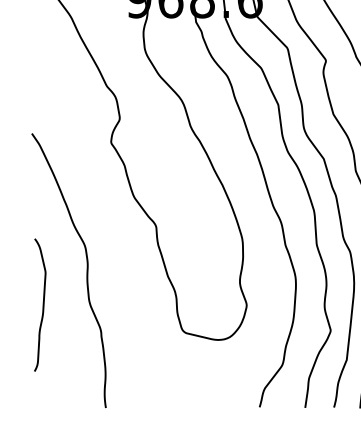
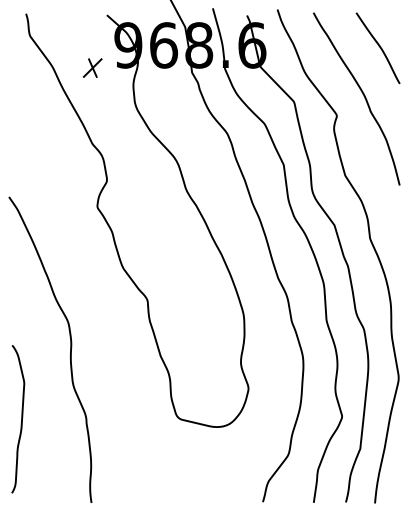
part: (106, 17) -> (92, 67), added
curve: (43, 305) -> (21, 419), moved

